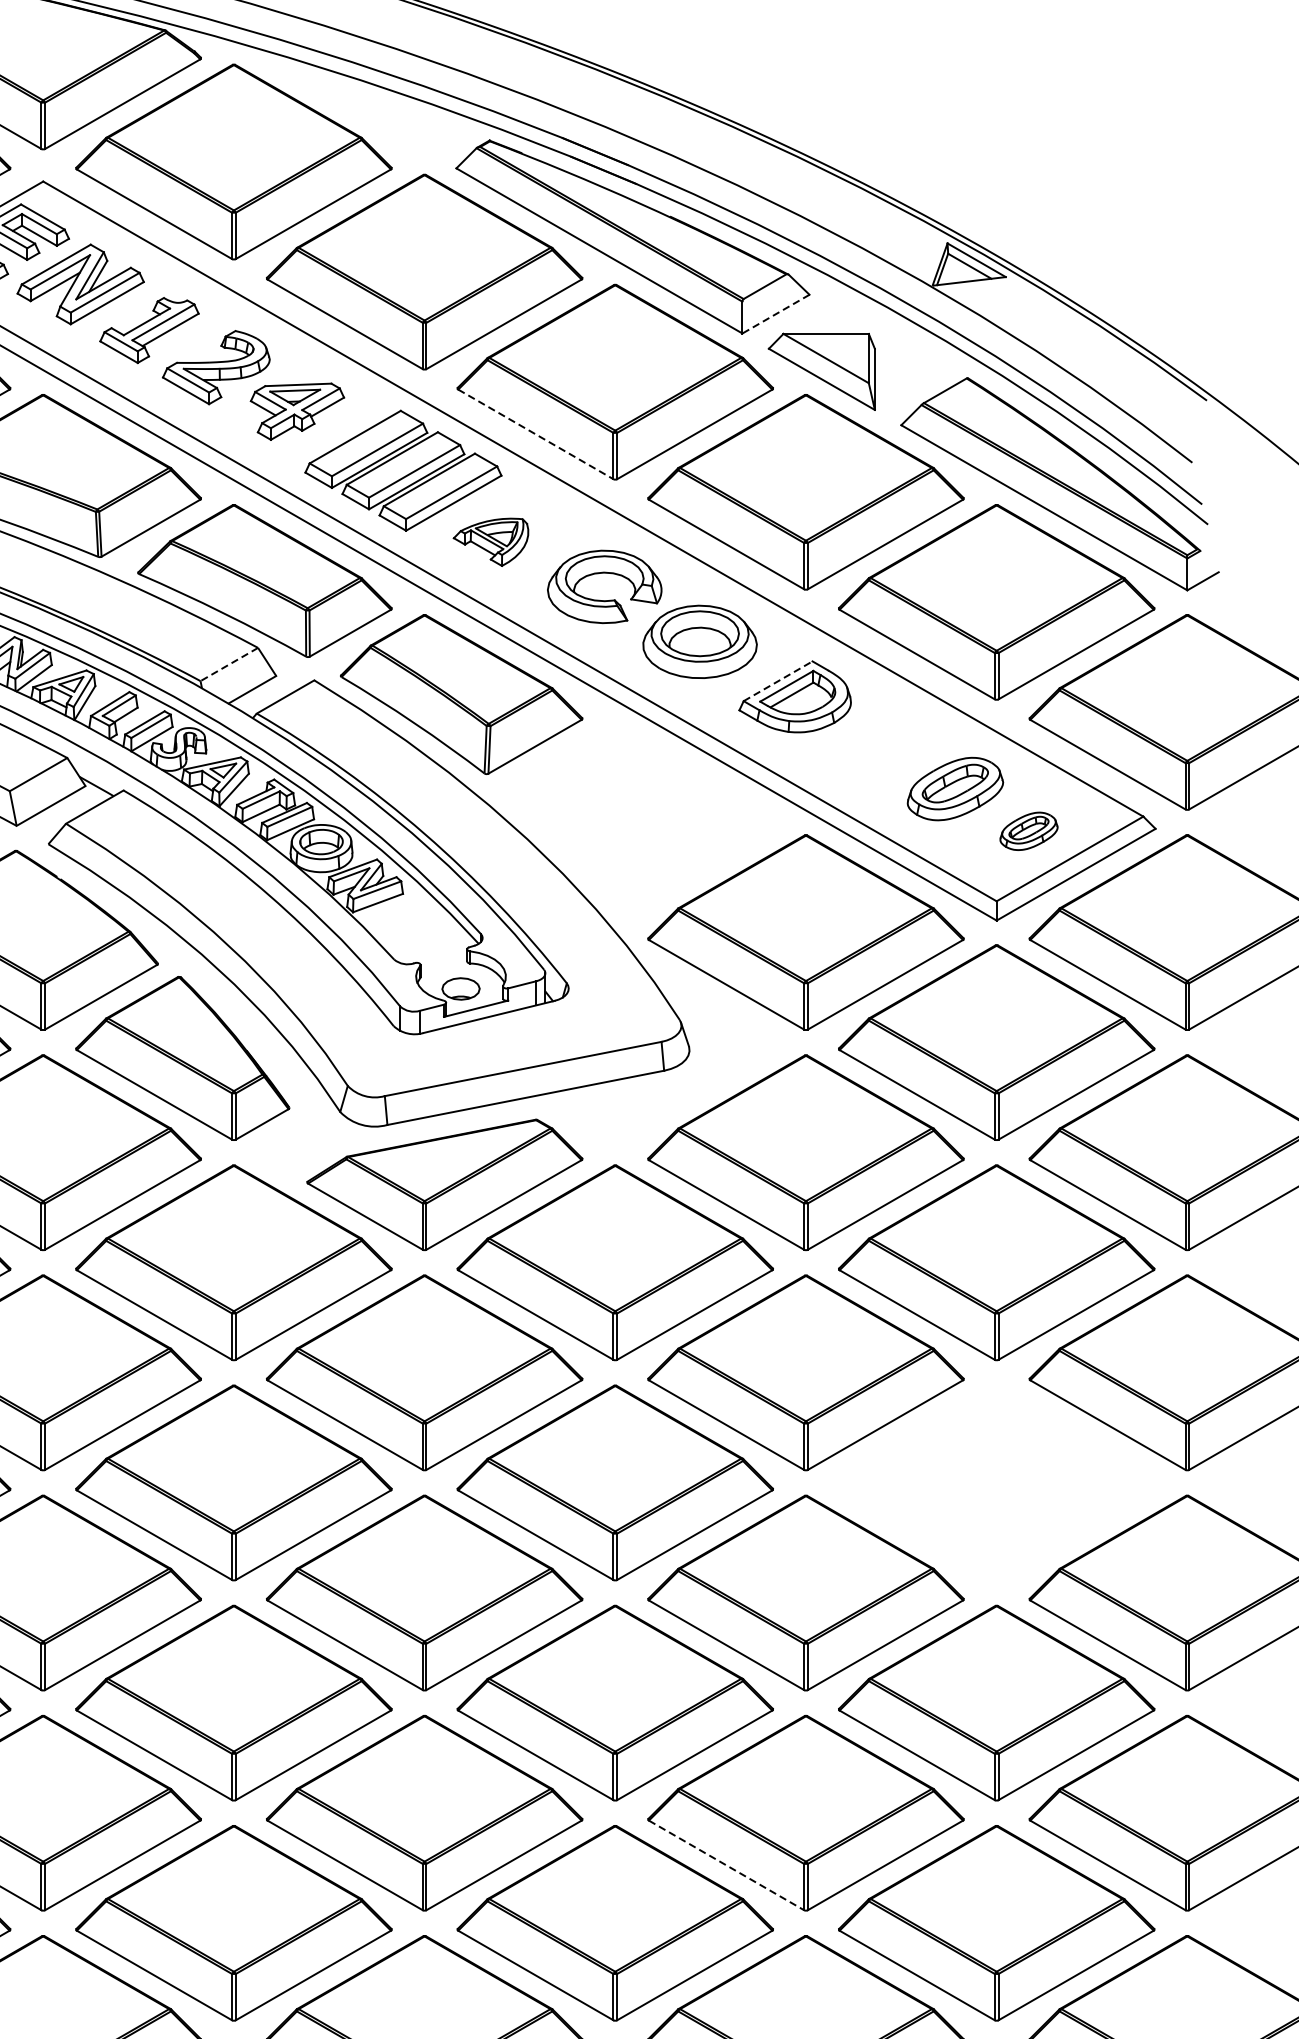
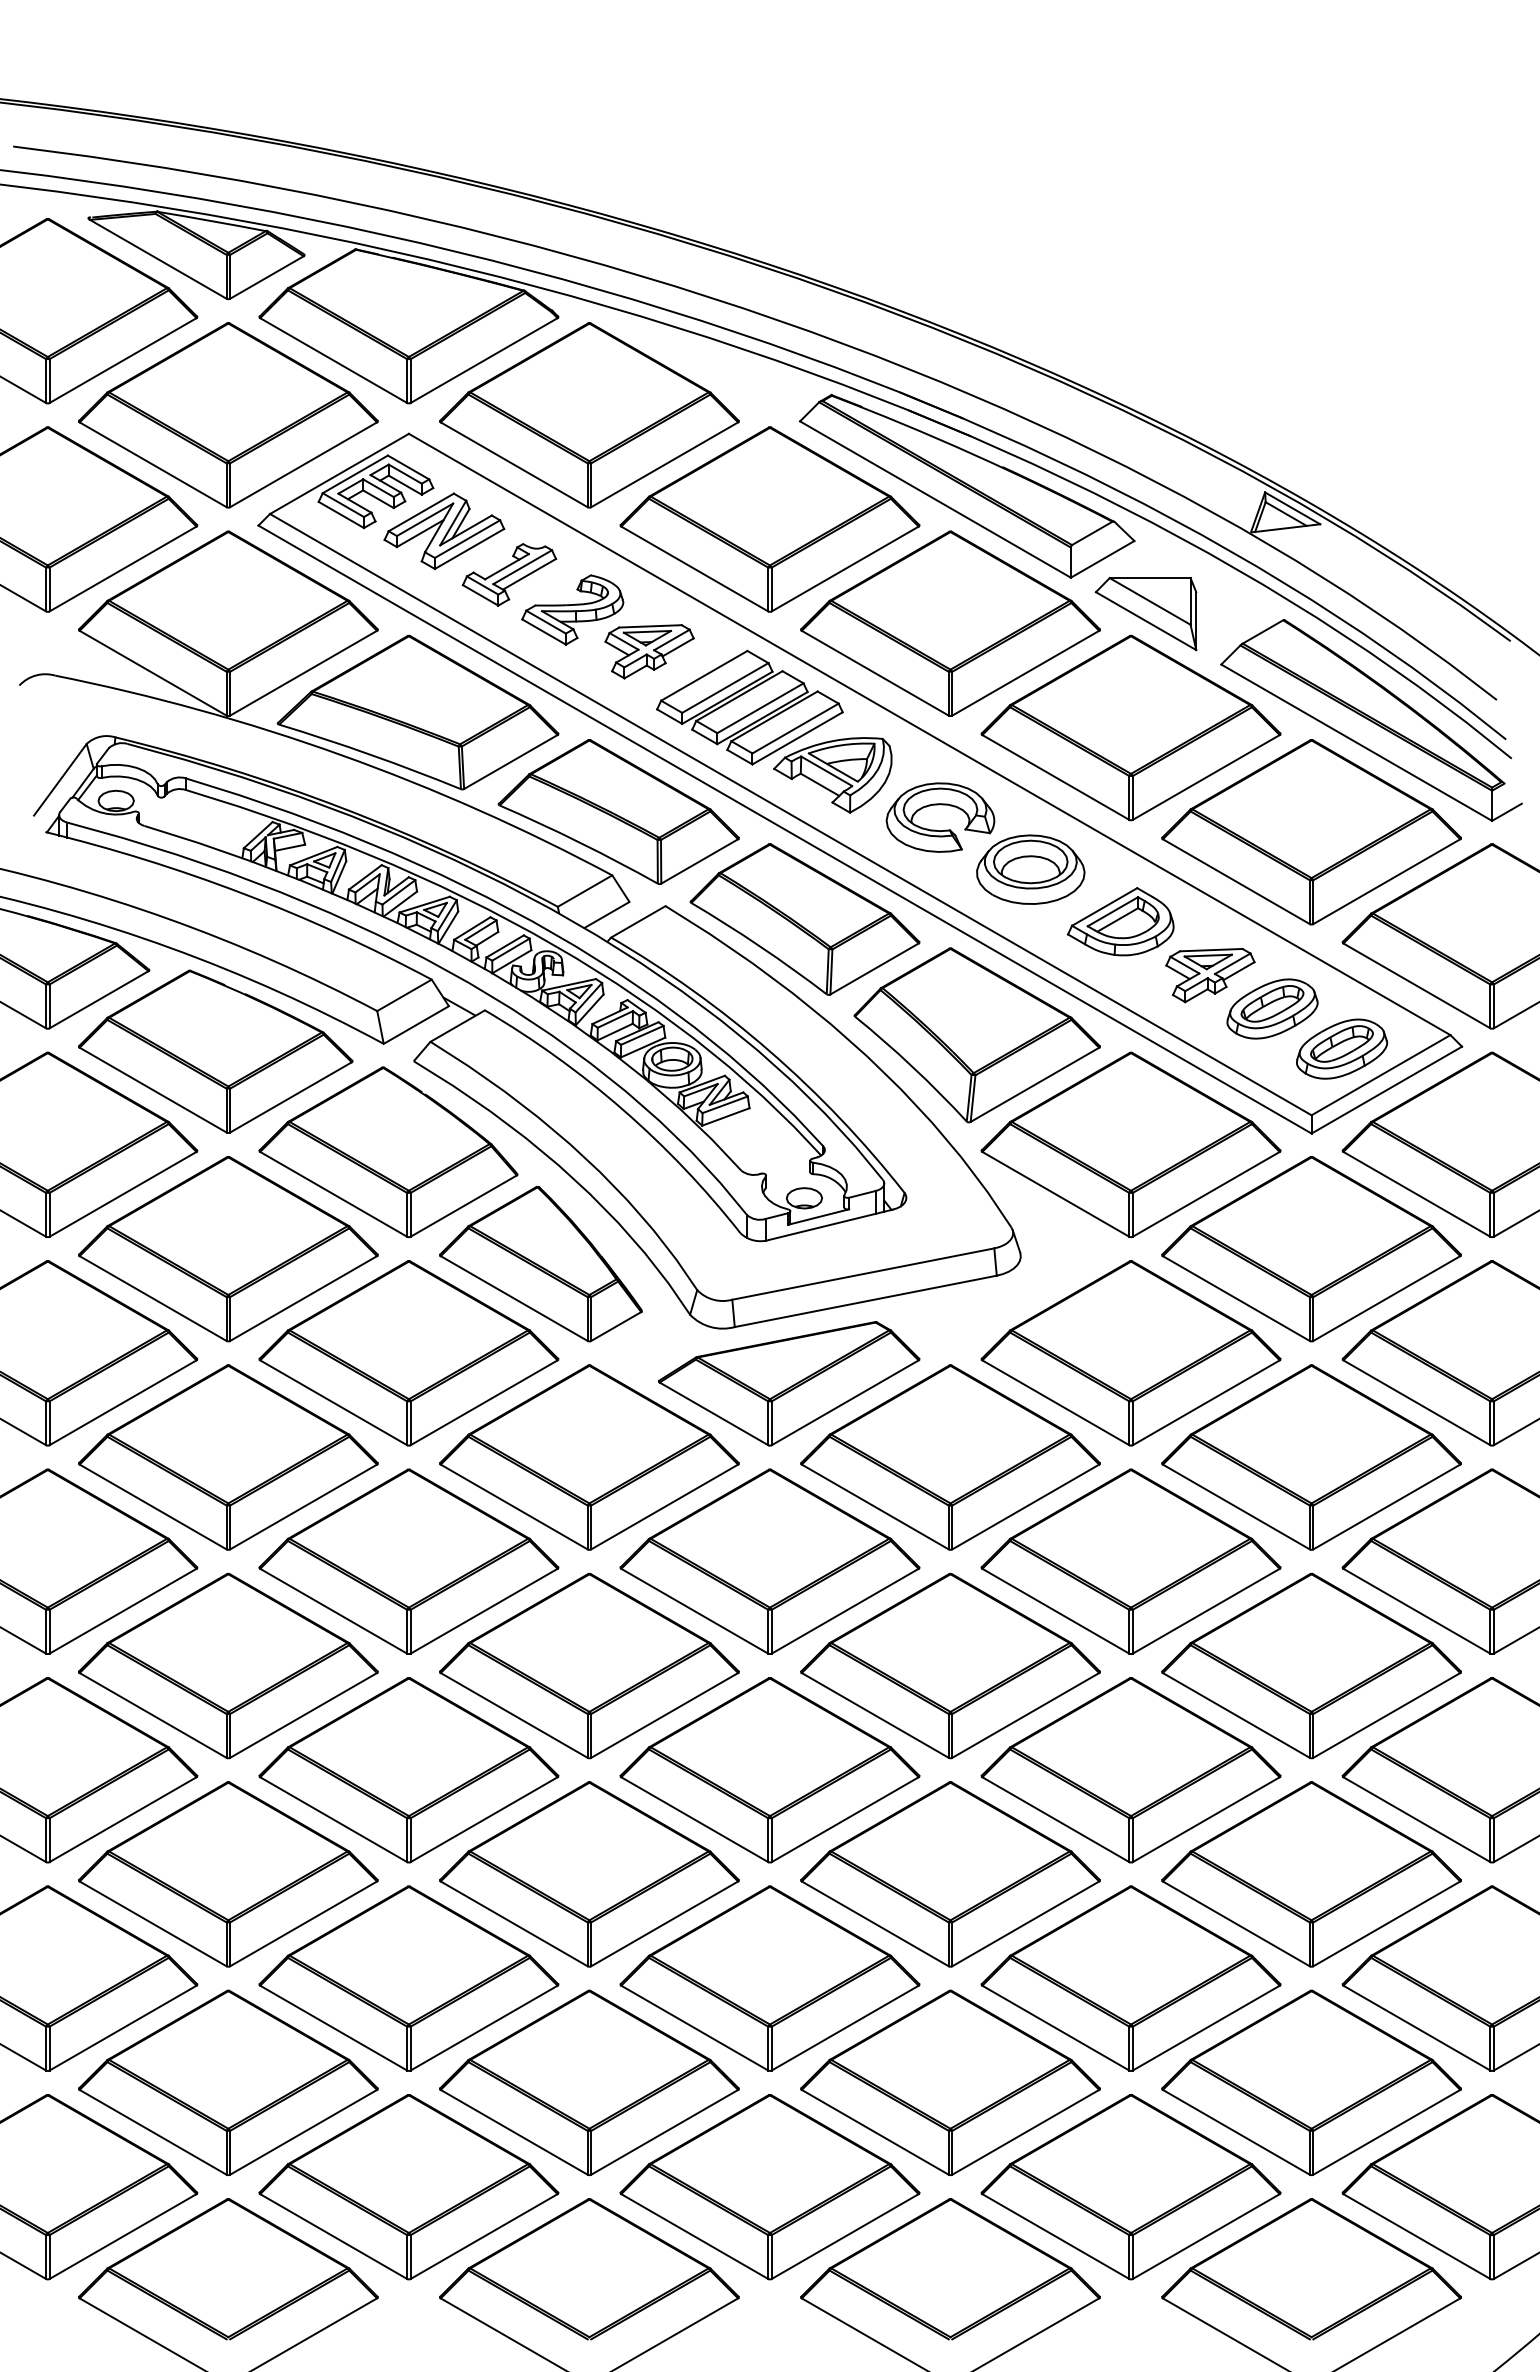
line: (775, 314) -> (1102, 559), dashed -> solid
line: (536, 434) -> (875, 673), dashed -> solid
part: (490, 542) -> (832, 775), size x1.67
line: (228, 664) -> (584, 891), dashed -> solid
line: (777, 680) -> (1104, 906), dashed -> solid
part: (889, 753) -> (1210, 975), added
part: (642, 817) -> (976, 1035), added
part: (1029, 830) -> (1342, 1048), size x1.67
part: (996, 1482) -> (1311, 1665), added
line: (726, 1865) -> (1055, 2028), dashed -> solid

